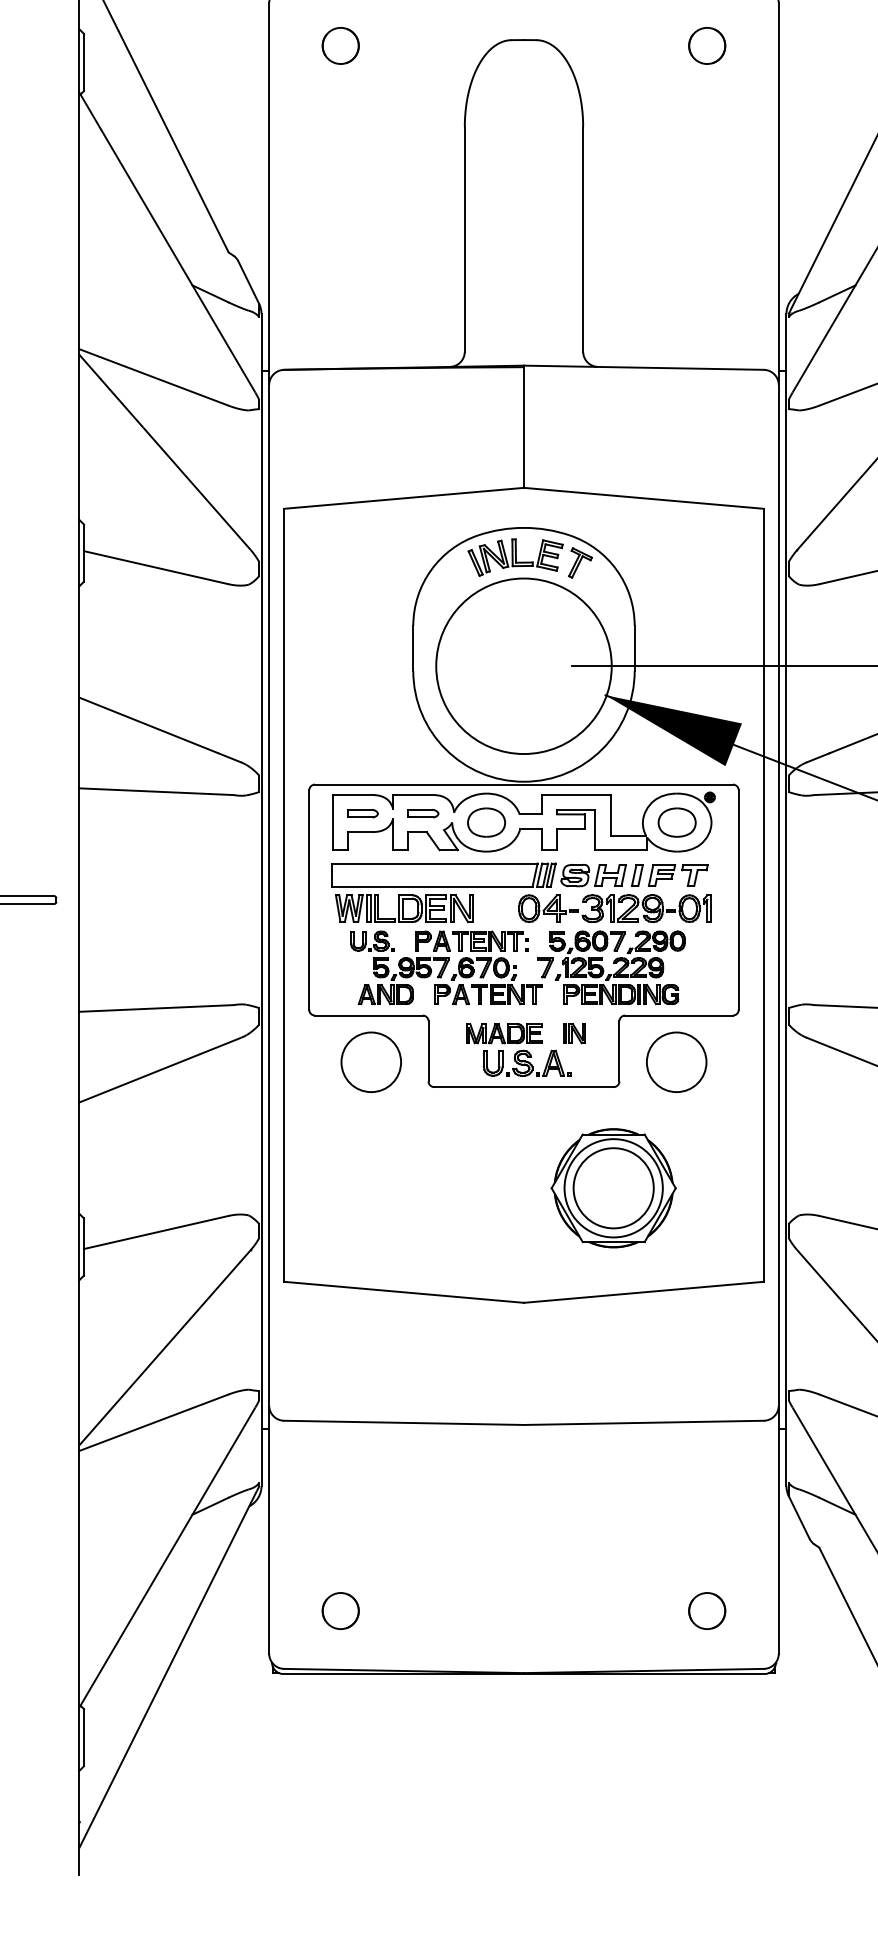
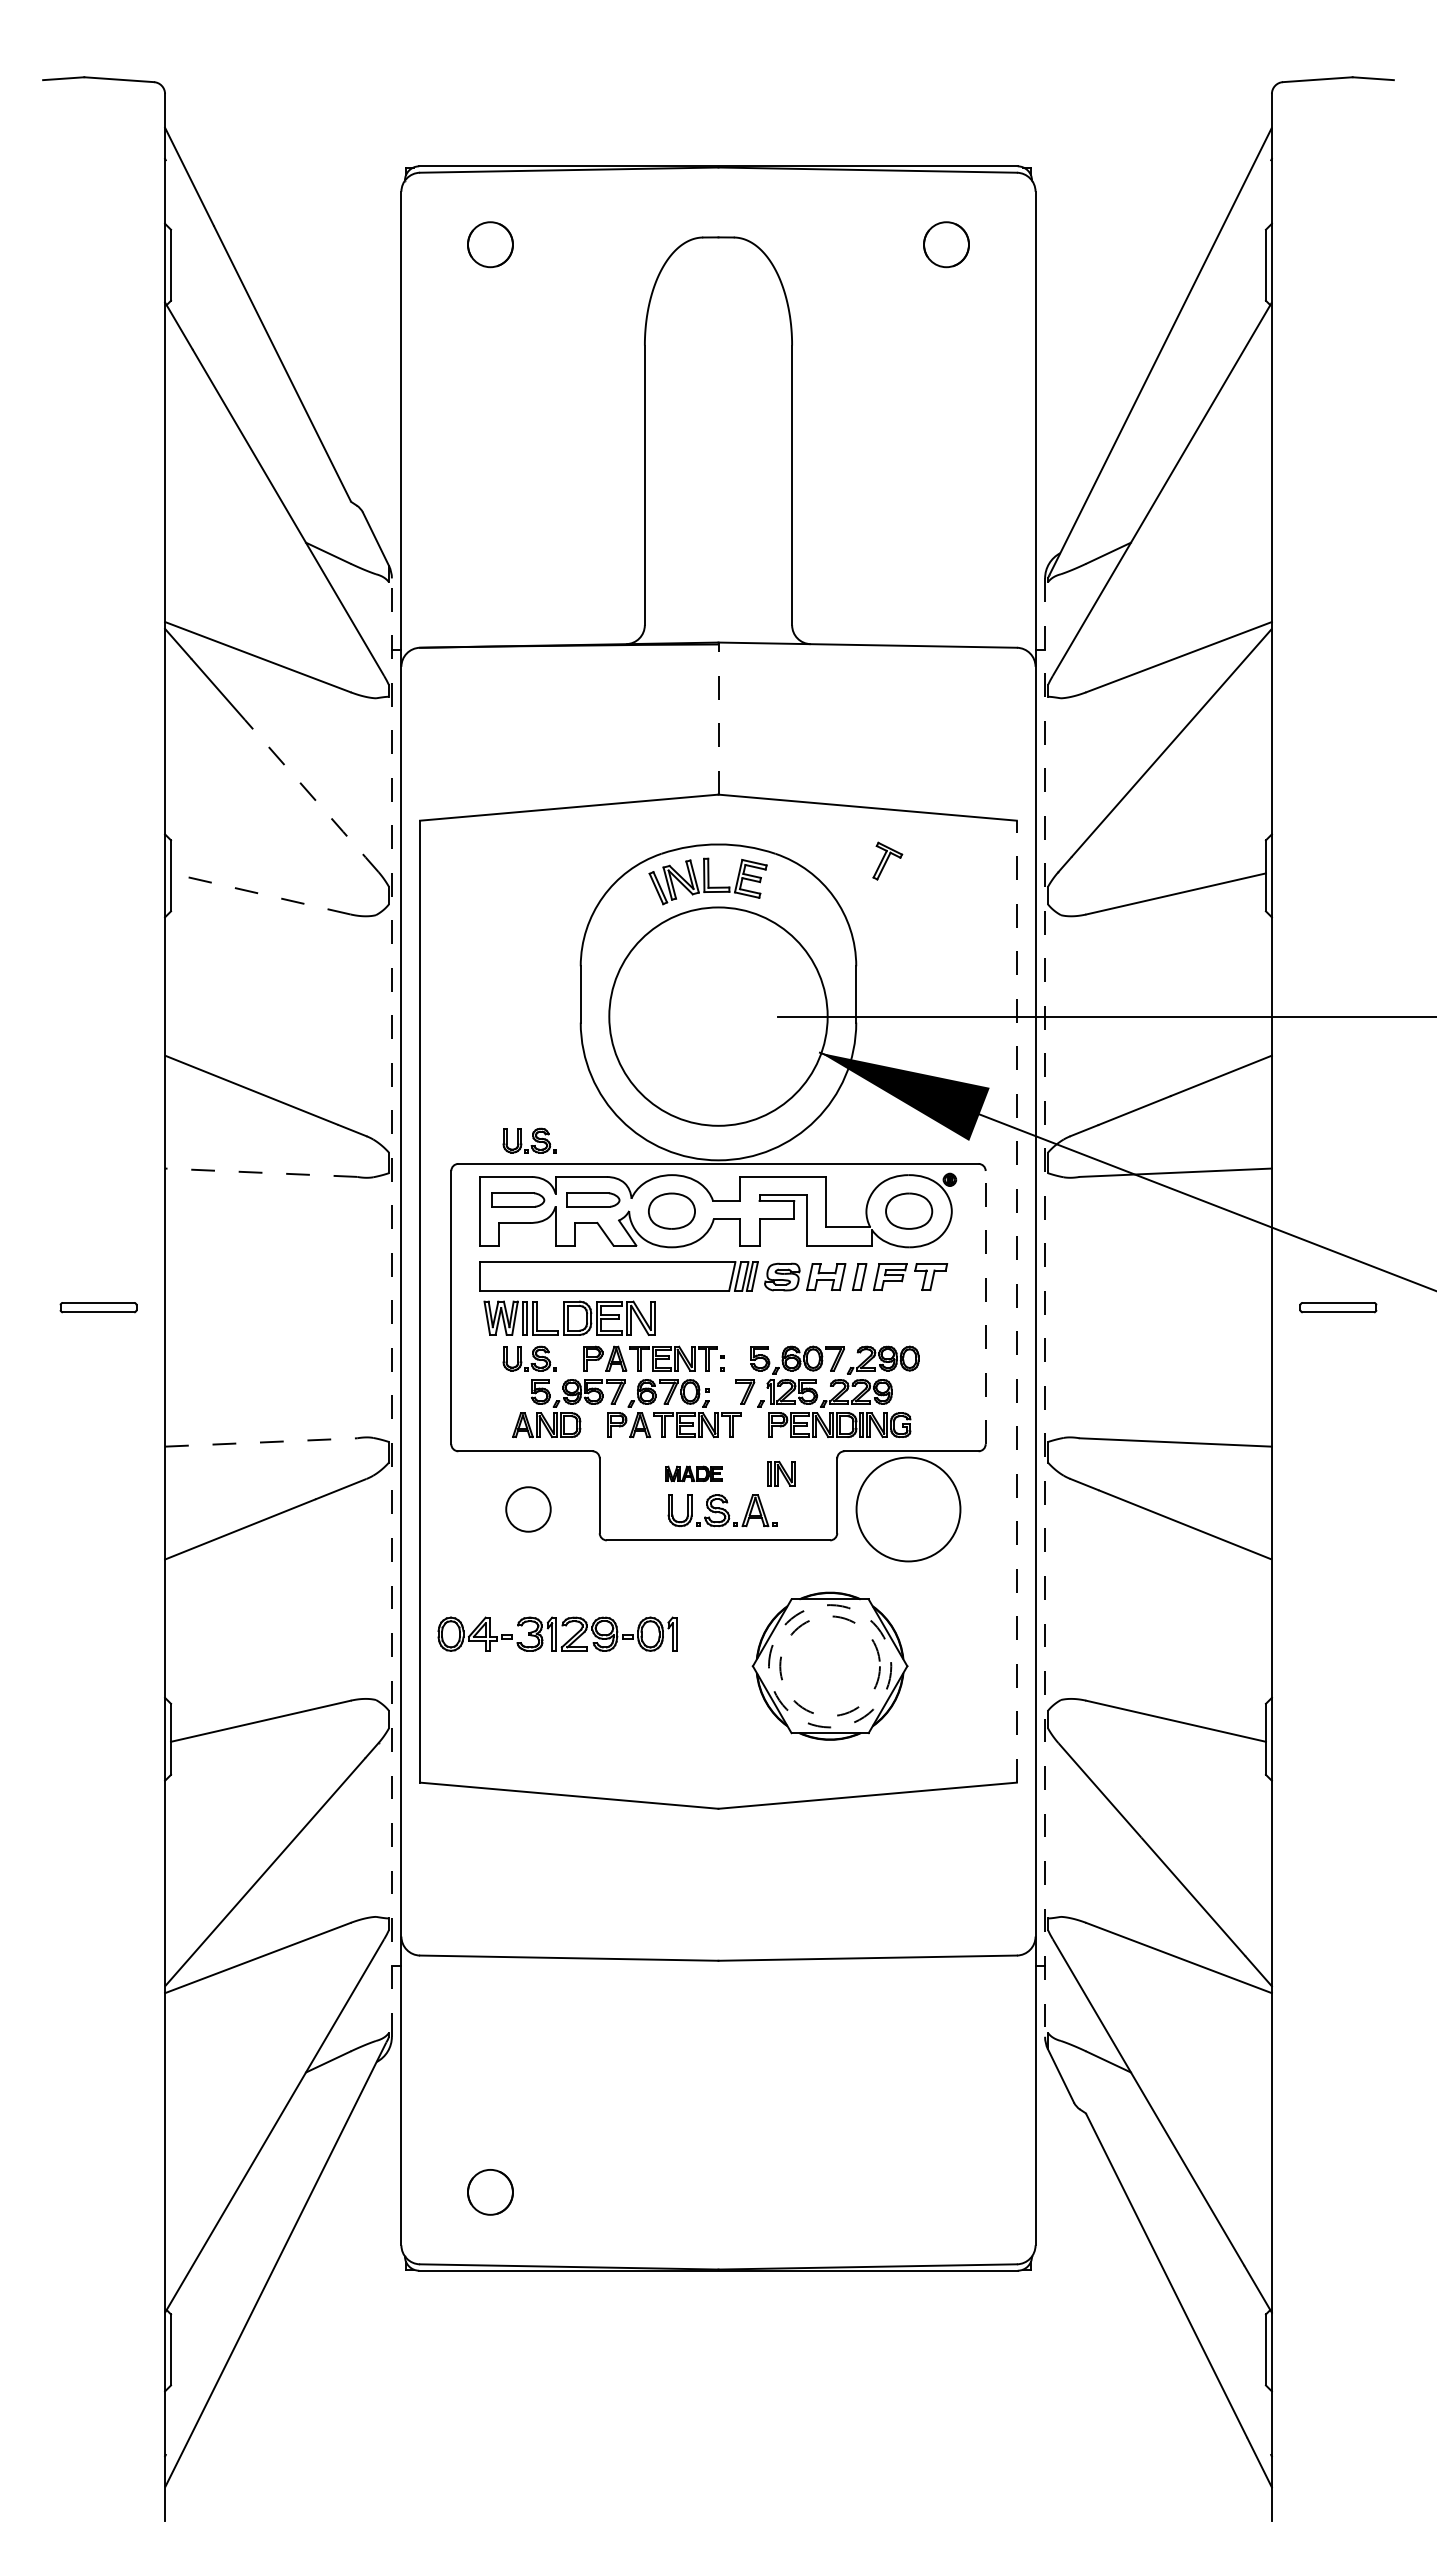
line: (523, 426) -> (718, 718), solid -> dashed
line: (197, 490) -> (312, 797), solid -> dashed
part: (580, 562) -> (887, 860), moved
line: (155, 567) -> (260, 893), solid -> dashed
part: (372, 765) -> (529, 1140), added
line: (155, 791) -> (260, 1172), solid -> dashed
part: (362, 813) -> (517, 1199), size x1.4
part: (423, 813) -> (593, 1199), size x1.4
line: (763, 895) -> (1016, 1301), solid -> dashed
line: (261, 899) -> (391, 1307), solid -> dashed
line: (738, 899) -> (985, 1307), solid -> dashed
line: (786, 900) -> (1045, 1308), solid -> dashed
part: (614, 908) -> (557, 1633), moved
line: (156, 1008) -> (261, 1442), solid -> dashed
part: (503, 1033) -> (693, 1473), size x0.6
circle: (371, 1062) -> (528, 1509), size x0.6
circle: (676, 1062) -> (908, 1509), size x1.4
circle: (613, 1188) -> (829, 1666), solid -> dashed
circle: (613, 1188) -> (830, 1666), solid -> dashed
circle: (707, 1611) -> (946, 2192), removed

